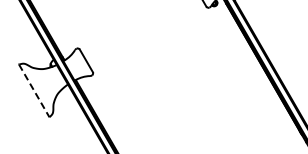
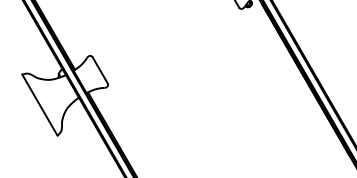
line: (34, 91) -> (40, 105), dashed -> solid

